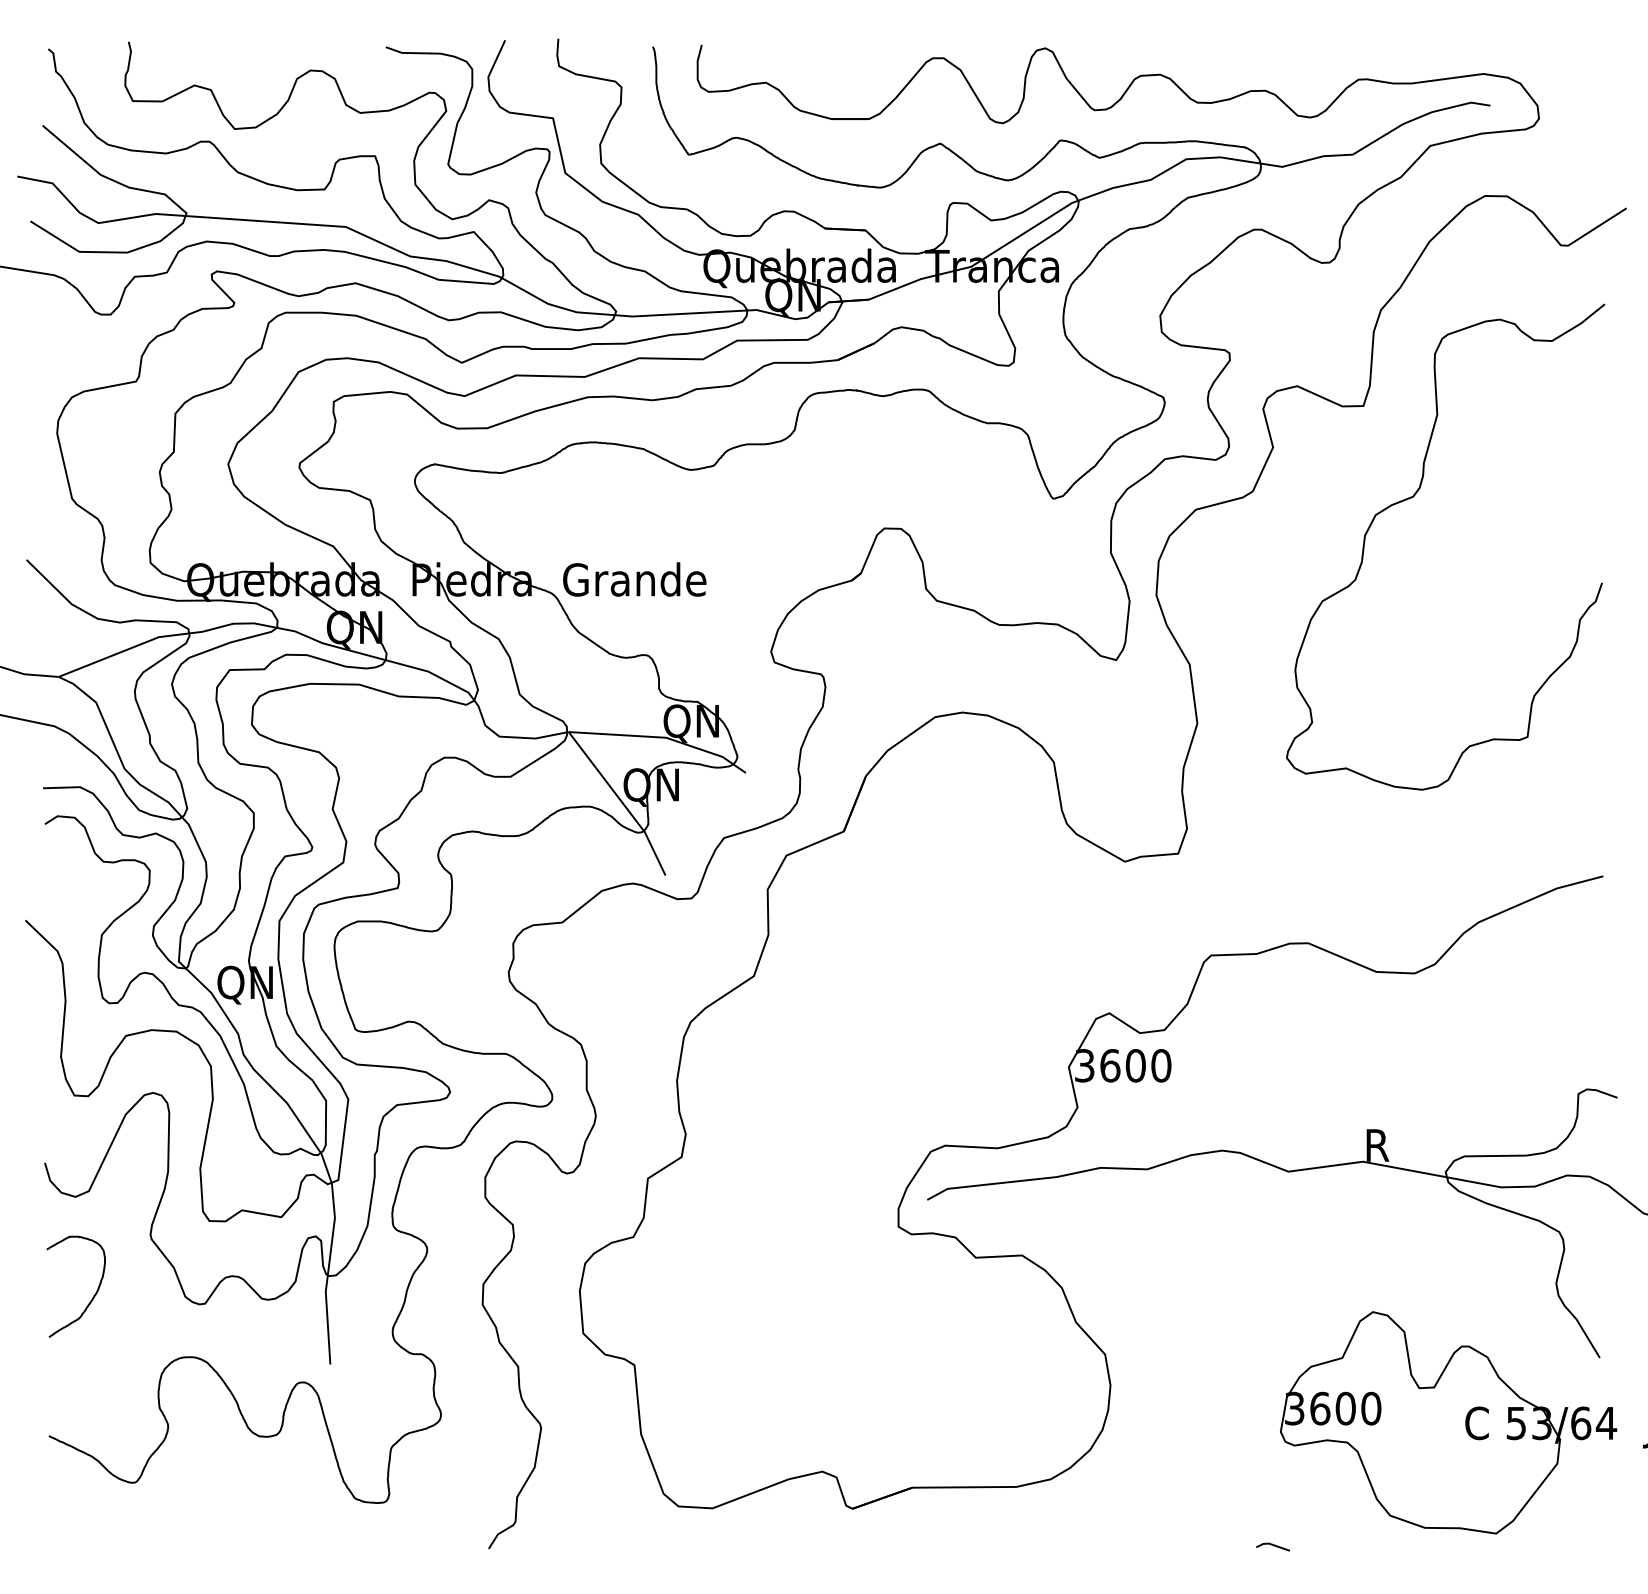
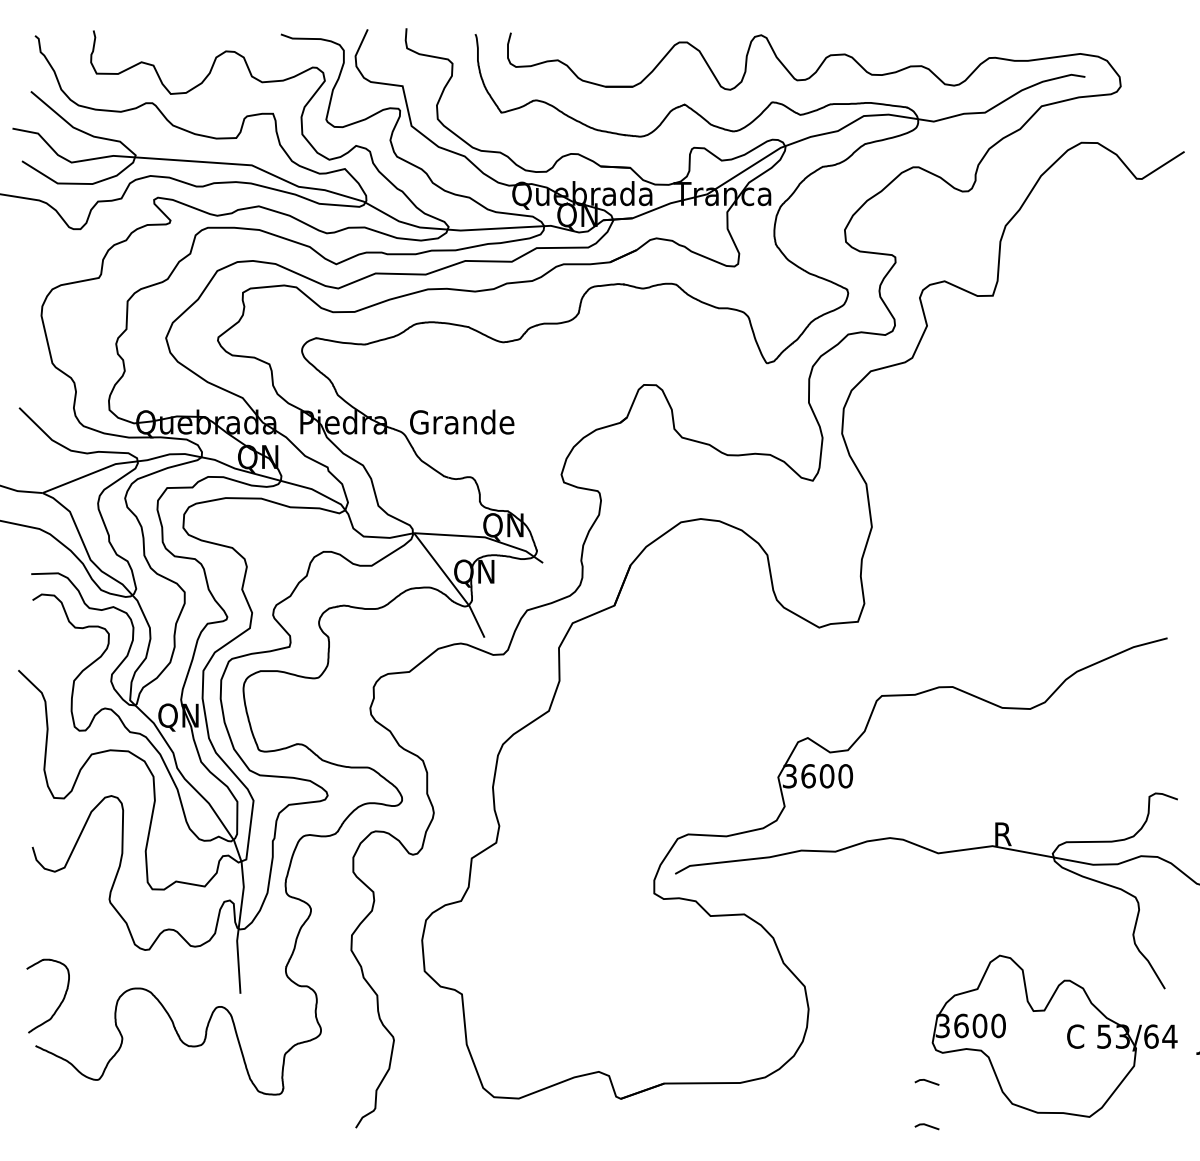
curve: (1413, 497) -> (1029, 362), removed
curve: (93, 1295) -> (60, 1002), moved
line: (1272, 1484) -> (926, 1081), added

